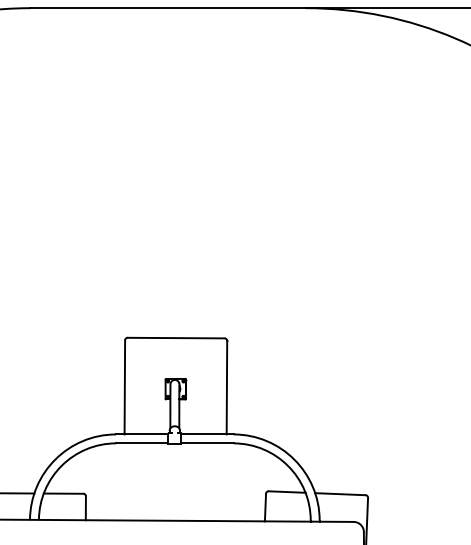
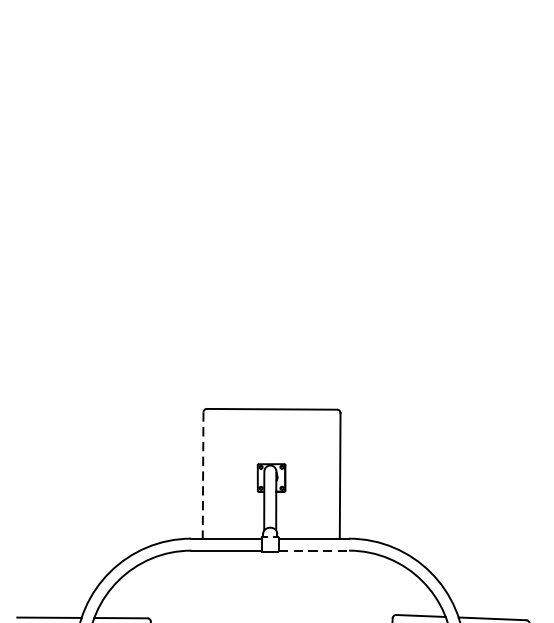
line: (124, 387) -> (202, 475), solid -> dashed
line: (207, 443) -> (314, 550), solid -> dashed

